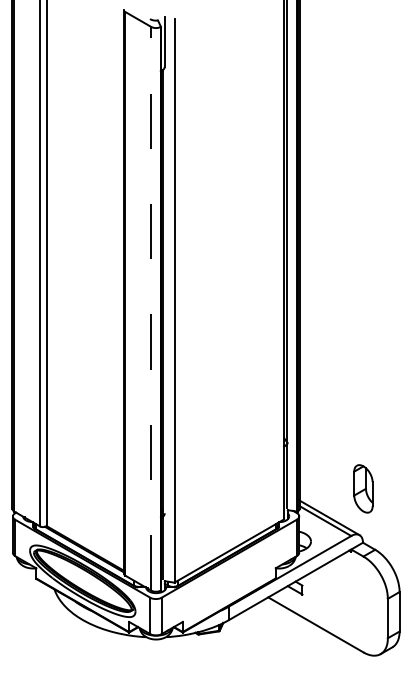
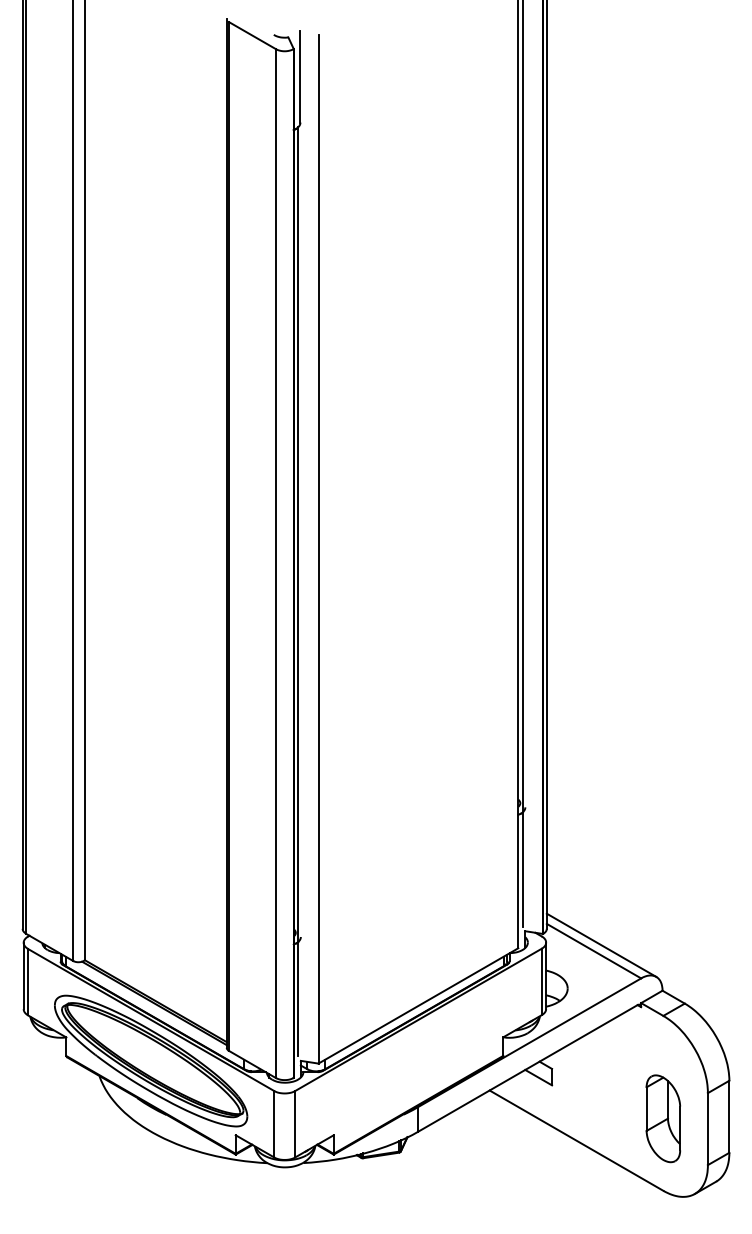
line: (151, 308) -> (276, 563), dashed -> solid
part: (363, 488) -> (663, 1118), moved

